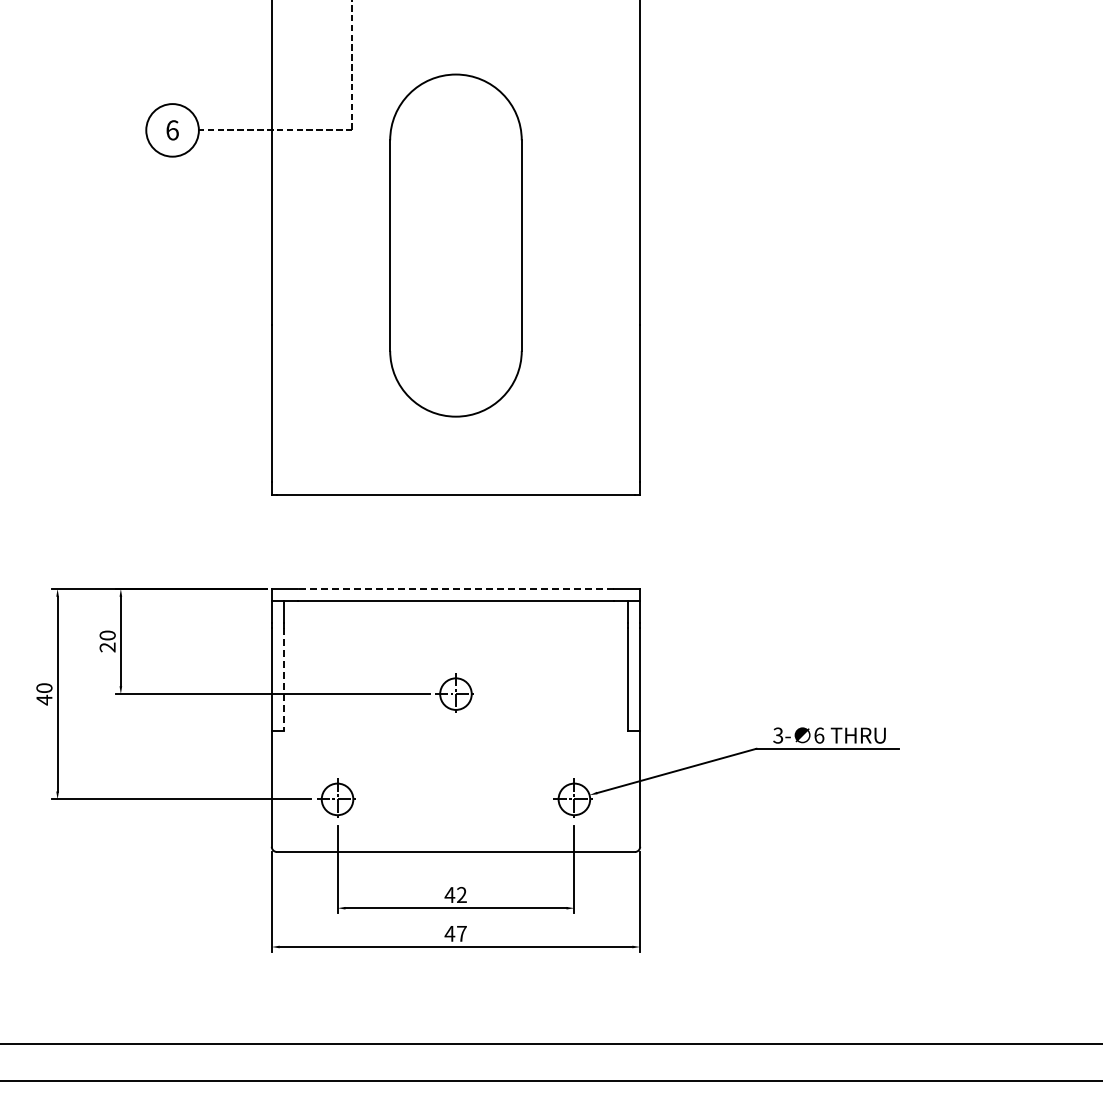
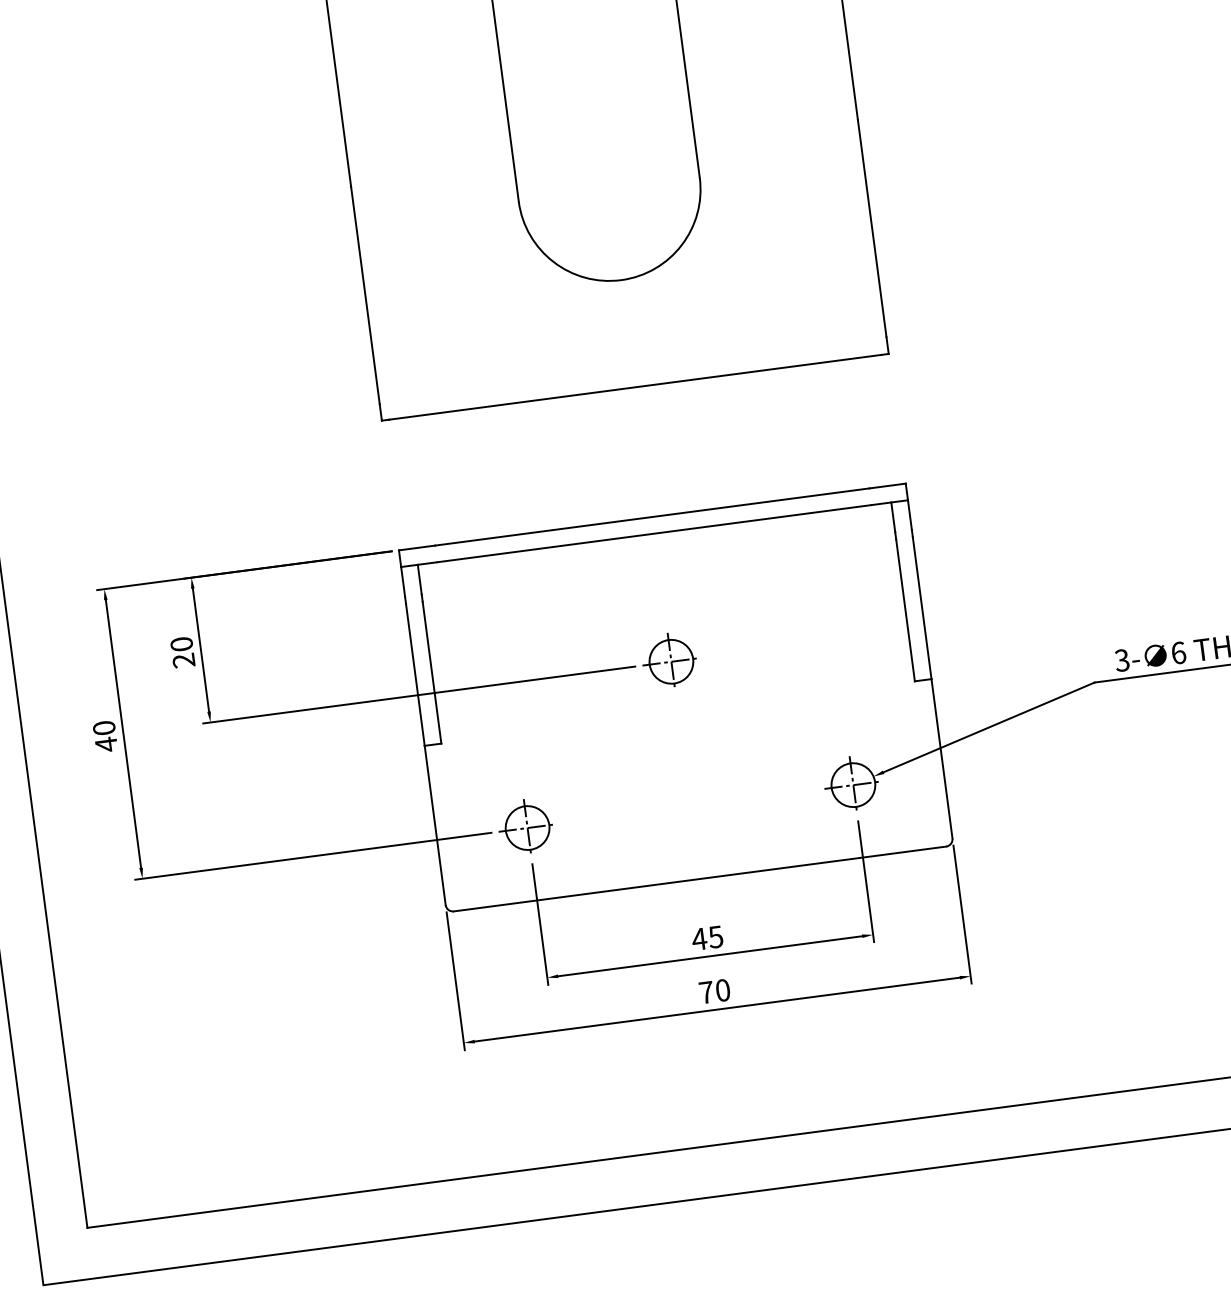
line: (455, 588) -> (651, 516), dashed -> solid
line: (283, 679) -> (431, 672), dashed -> solid
text: (461, 894) -> (715, 936), 42 -> 45
text: (455, 933) -> (714, 991), 47 -> 70

